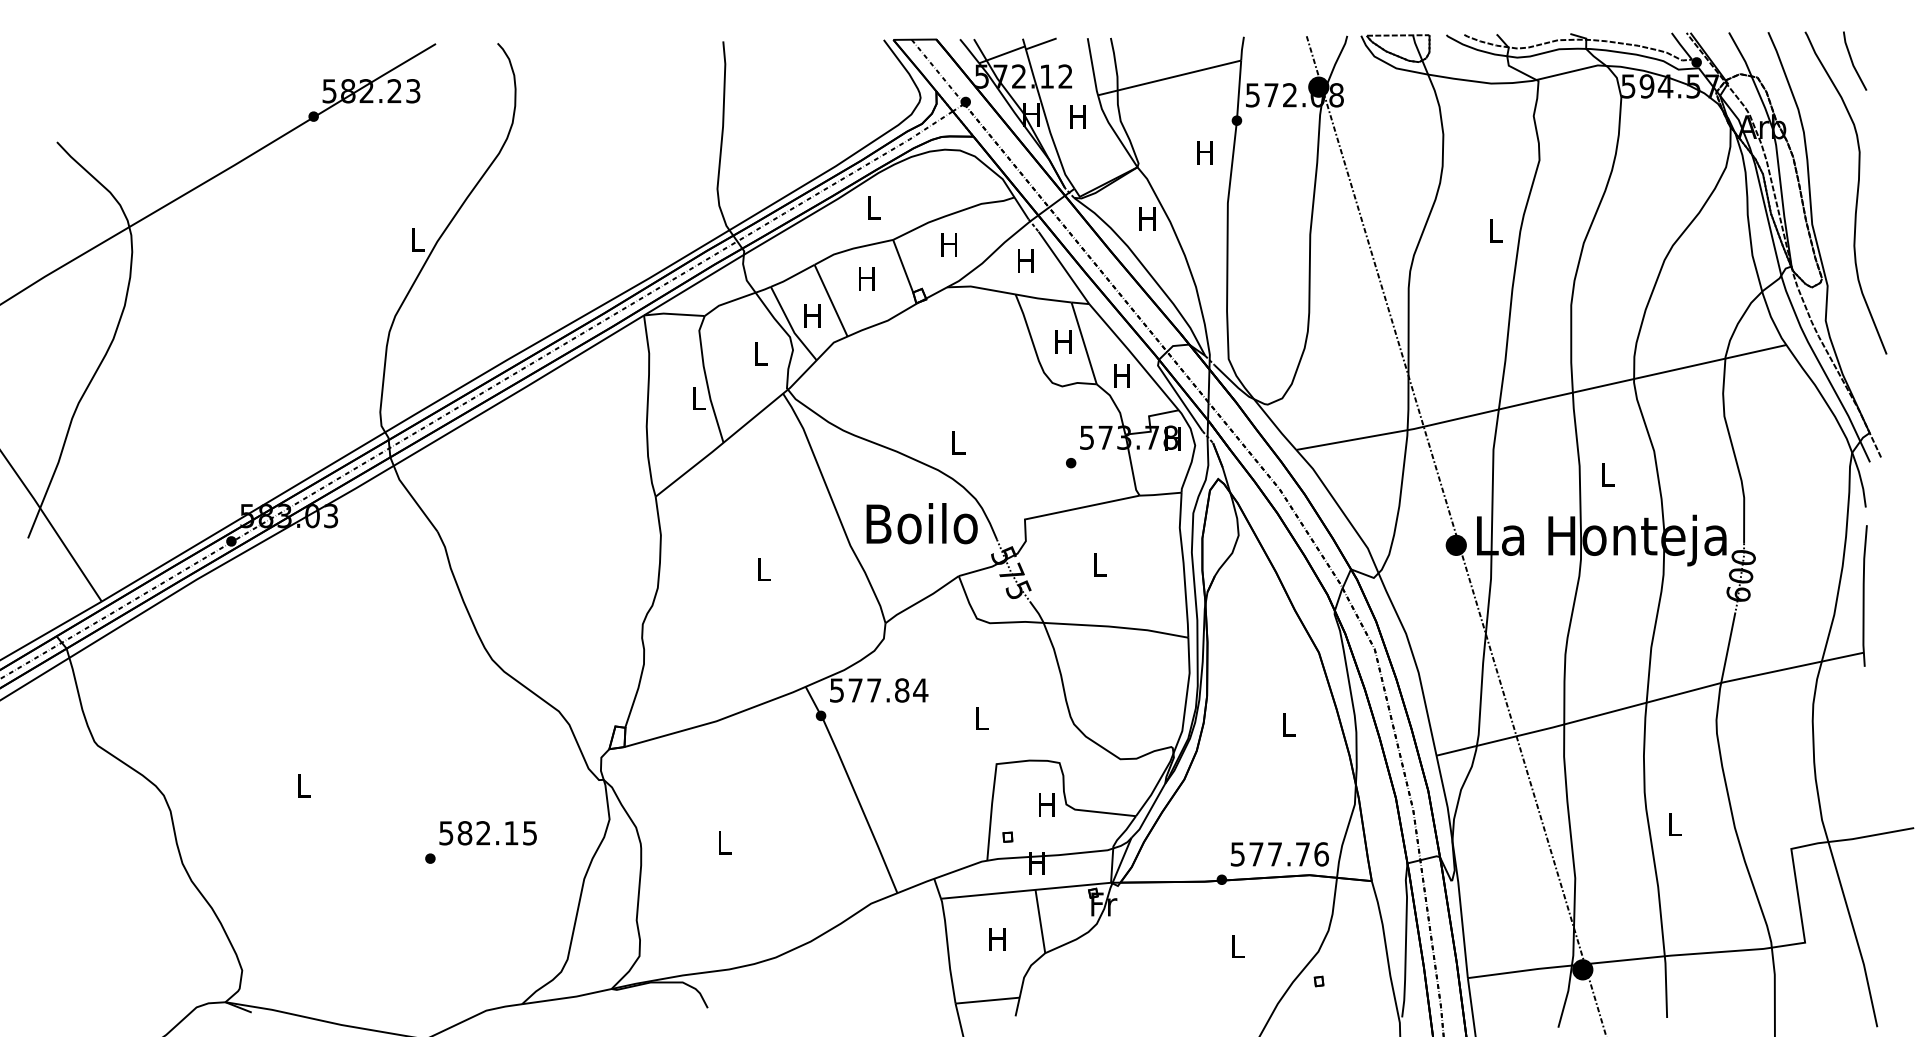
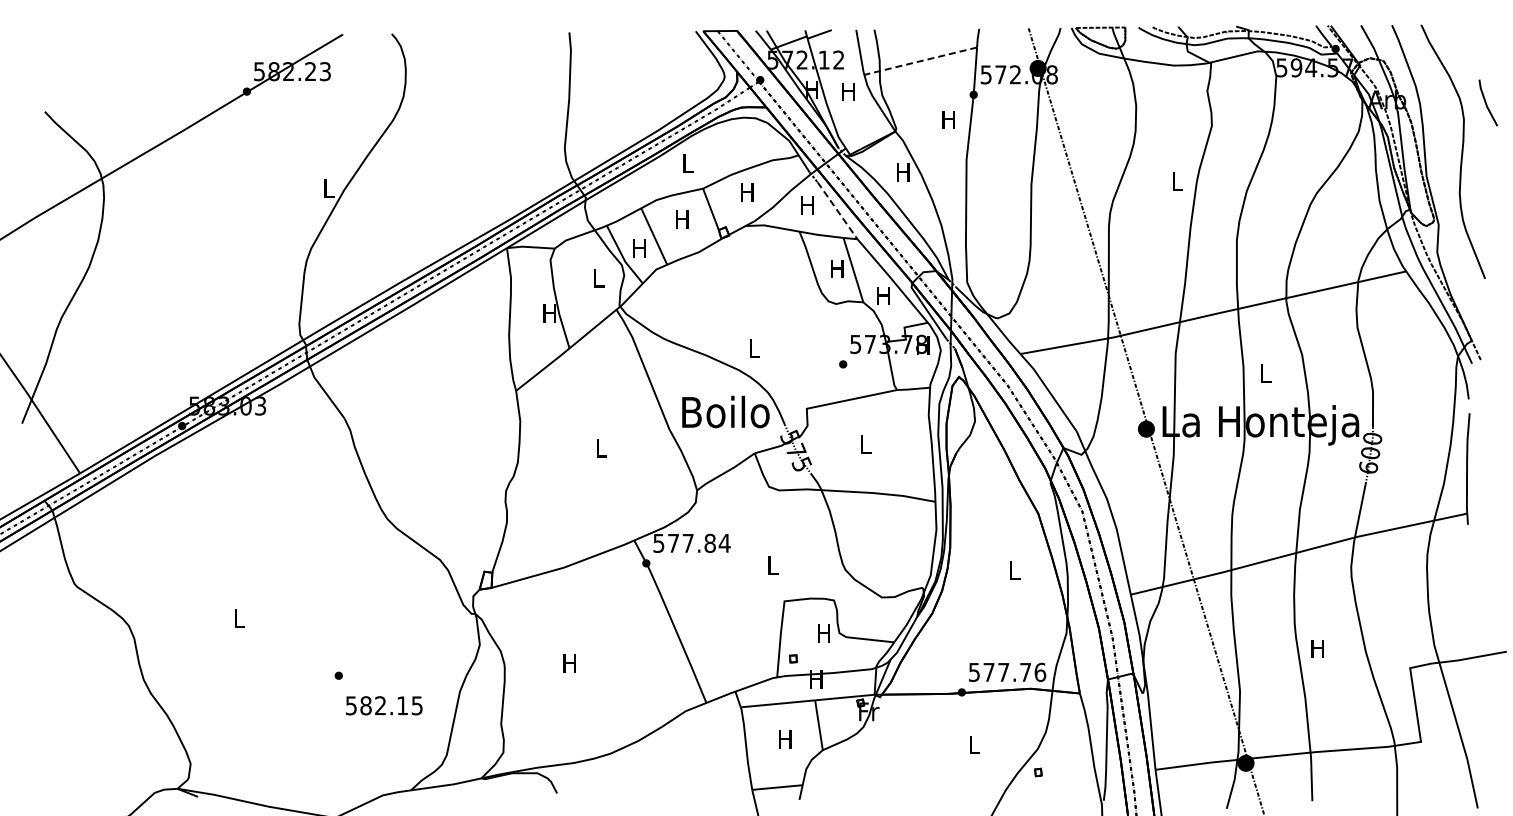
line: (1852, 60) -> (1486, 102), moved
line: (1169, 78) -> (920, 61), solid -> dashed
line: (1063, 267) -> (837, 210), solid -> dashed
text: (698, 398) -> (549, 313), L -> H
text: (1673, 824) -> (1317, 648), L -> H
text: (488, 832) -> (384, 705), moved
text: (723, 843) -> (569, 663), L -> H

